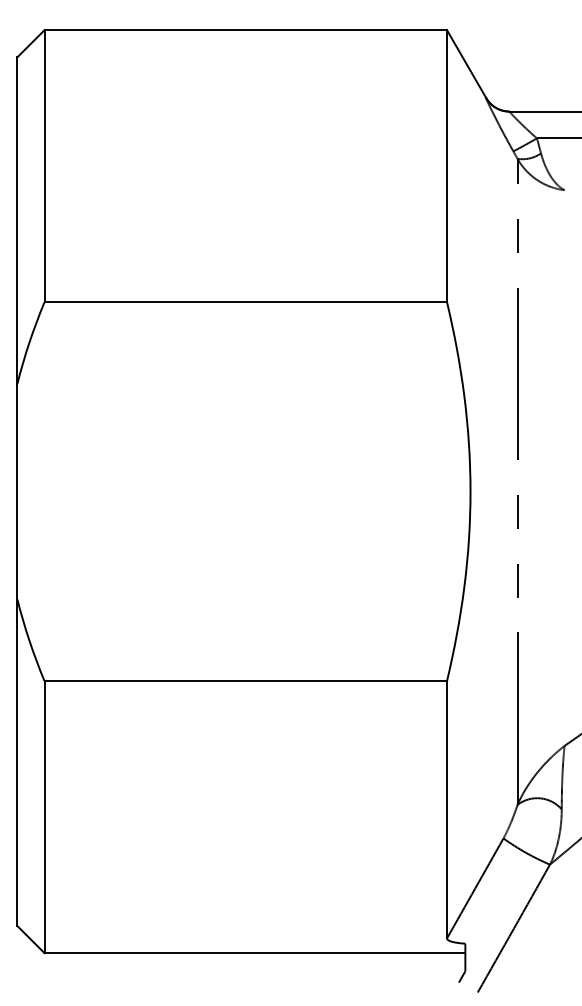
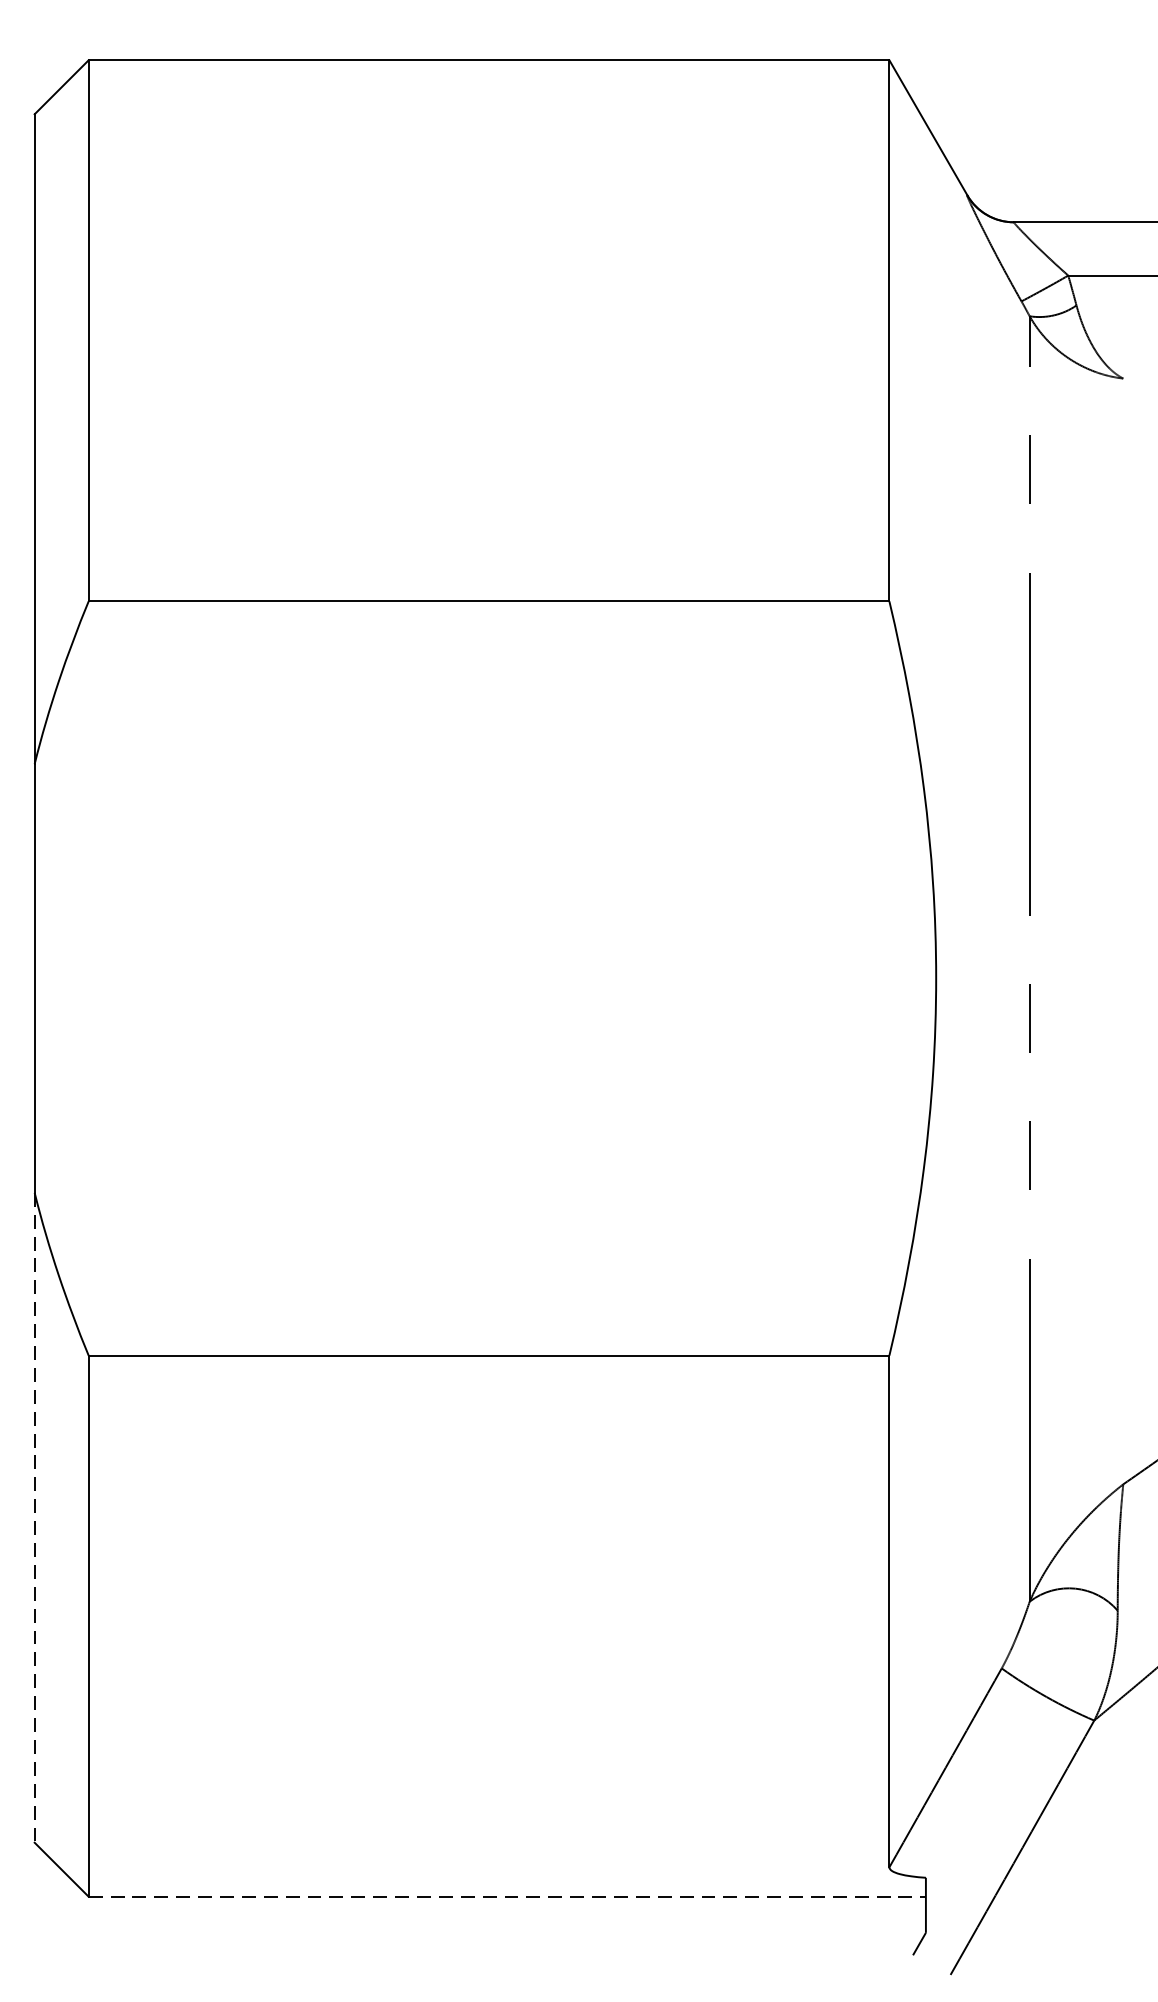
line: (17, 763) -> (34, 1519), solid -> dashed
line: (255, 953) -> (508, 1897), solid -> dashed

